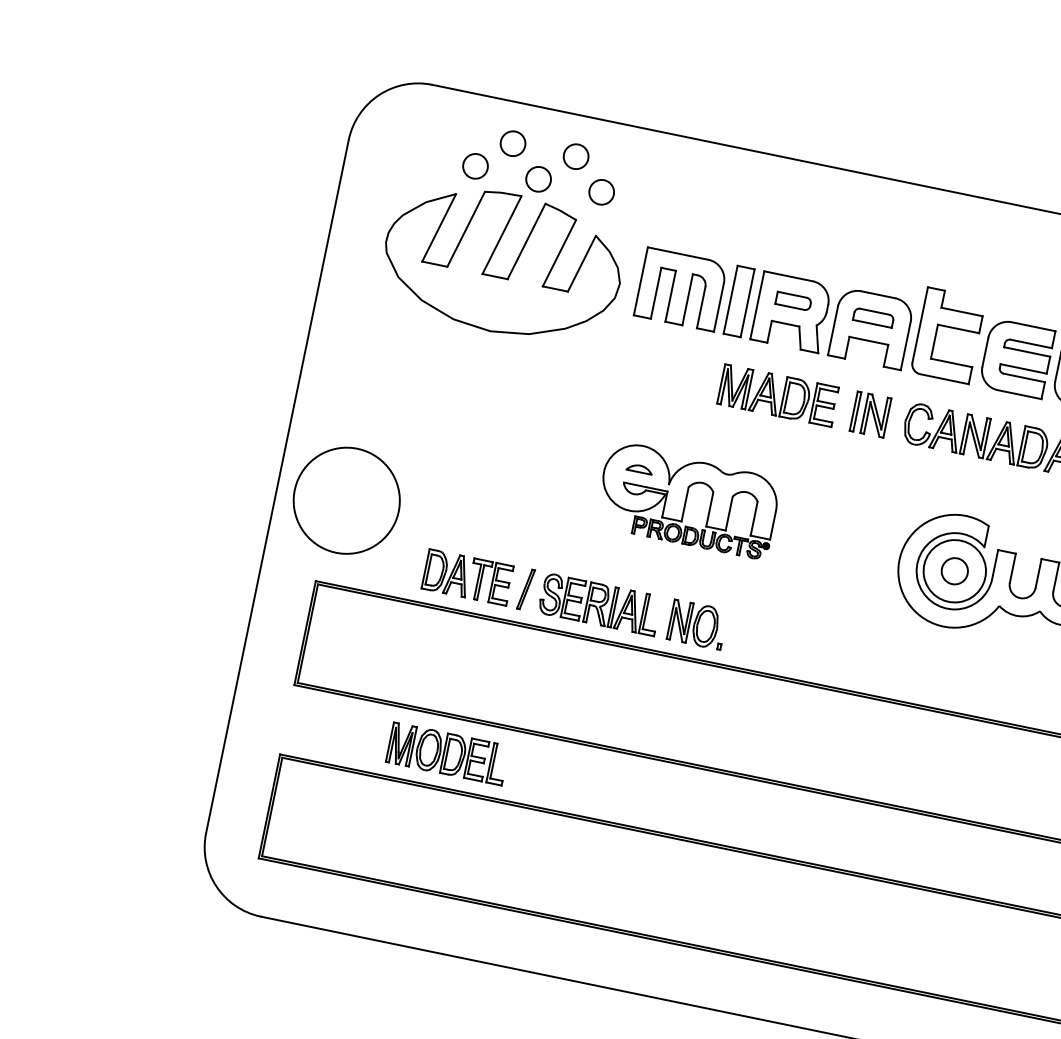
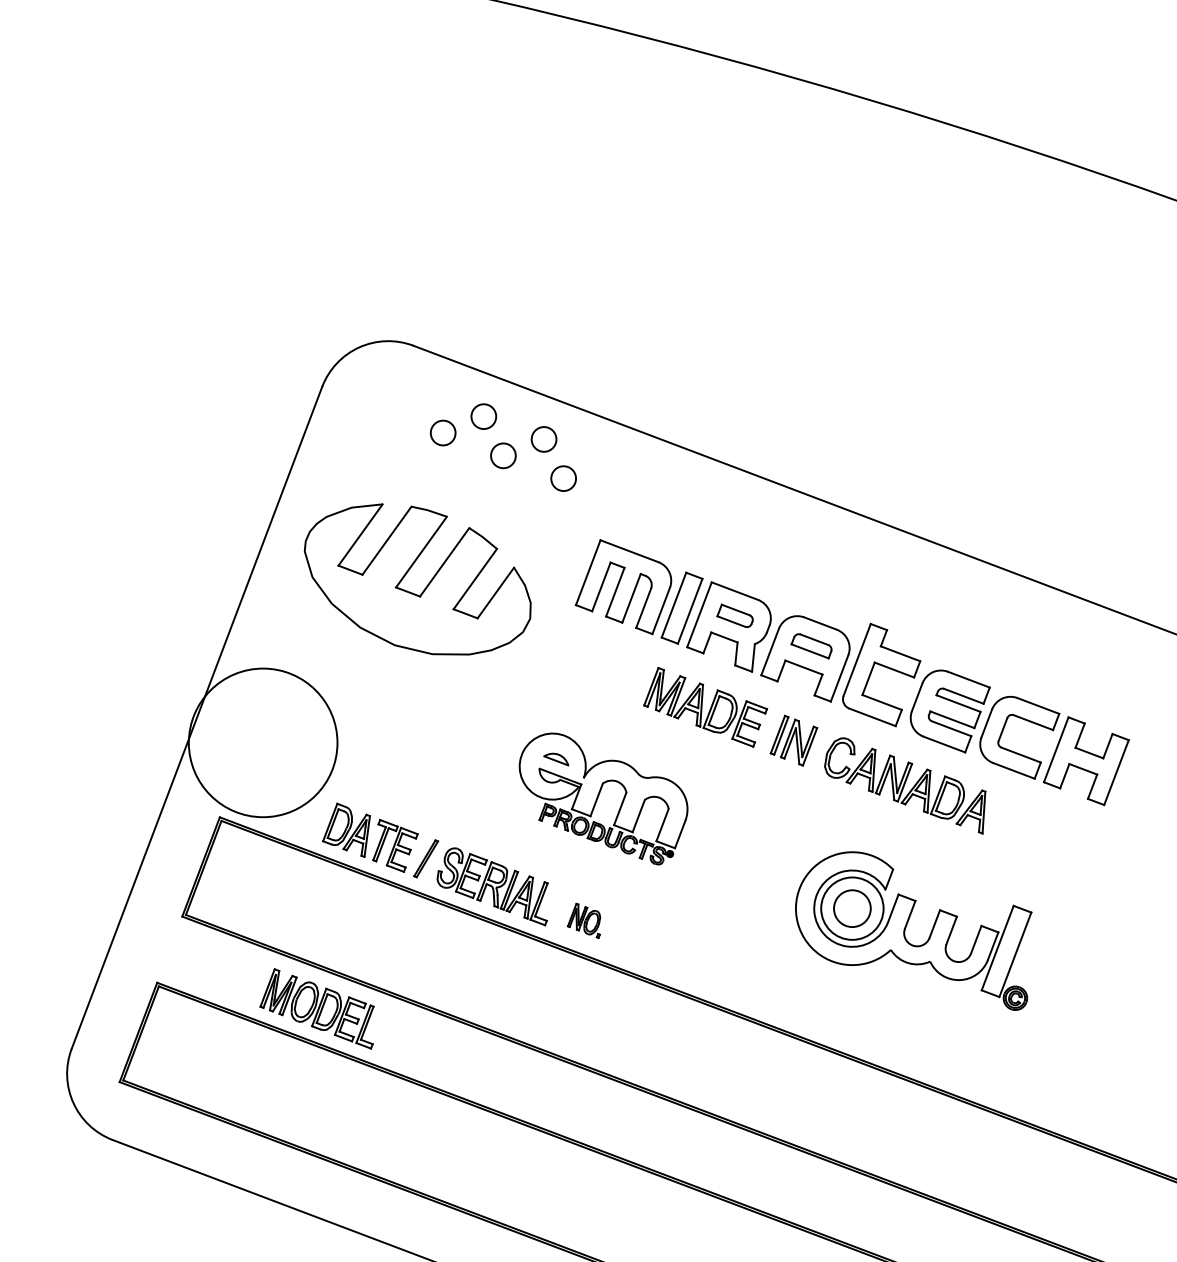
part: (512, 267) -> (426, 585), moved
circle: (347, 500) -> (263, 742), size x1.4
circle: (954, 571) -> (852, 908), size x1.4
part: (691, 625) -> (583, 920), size x0.6

